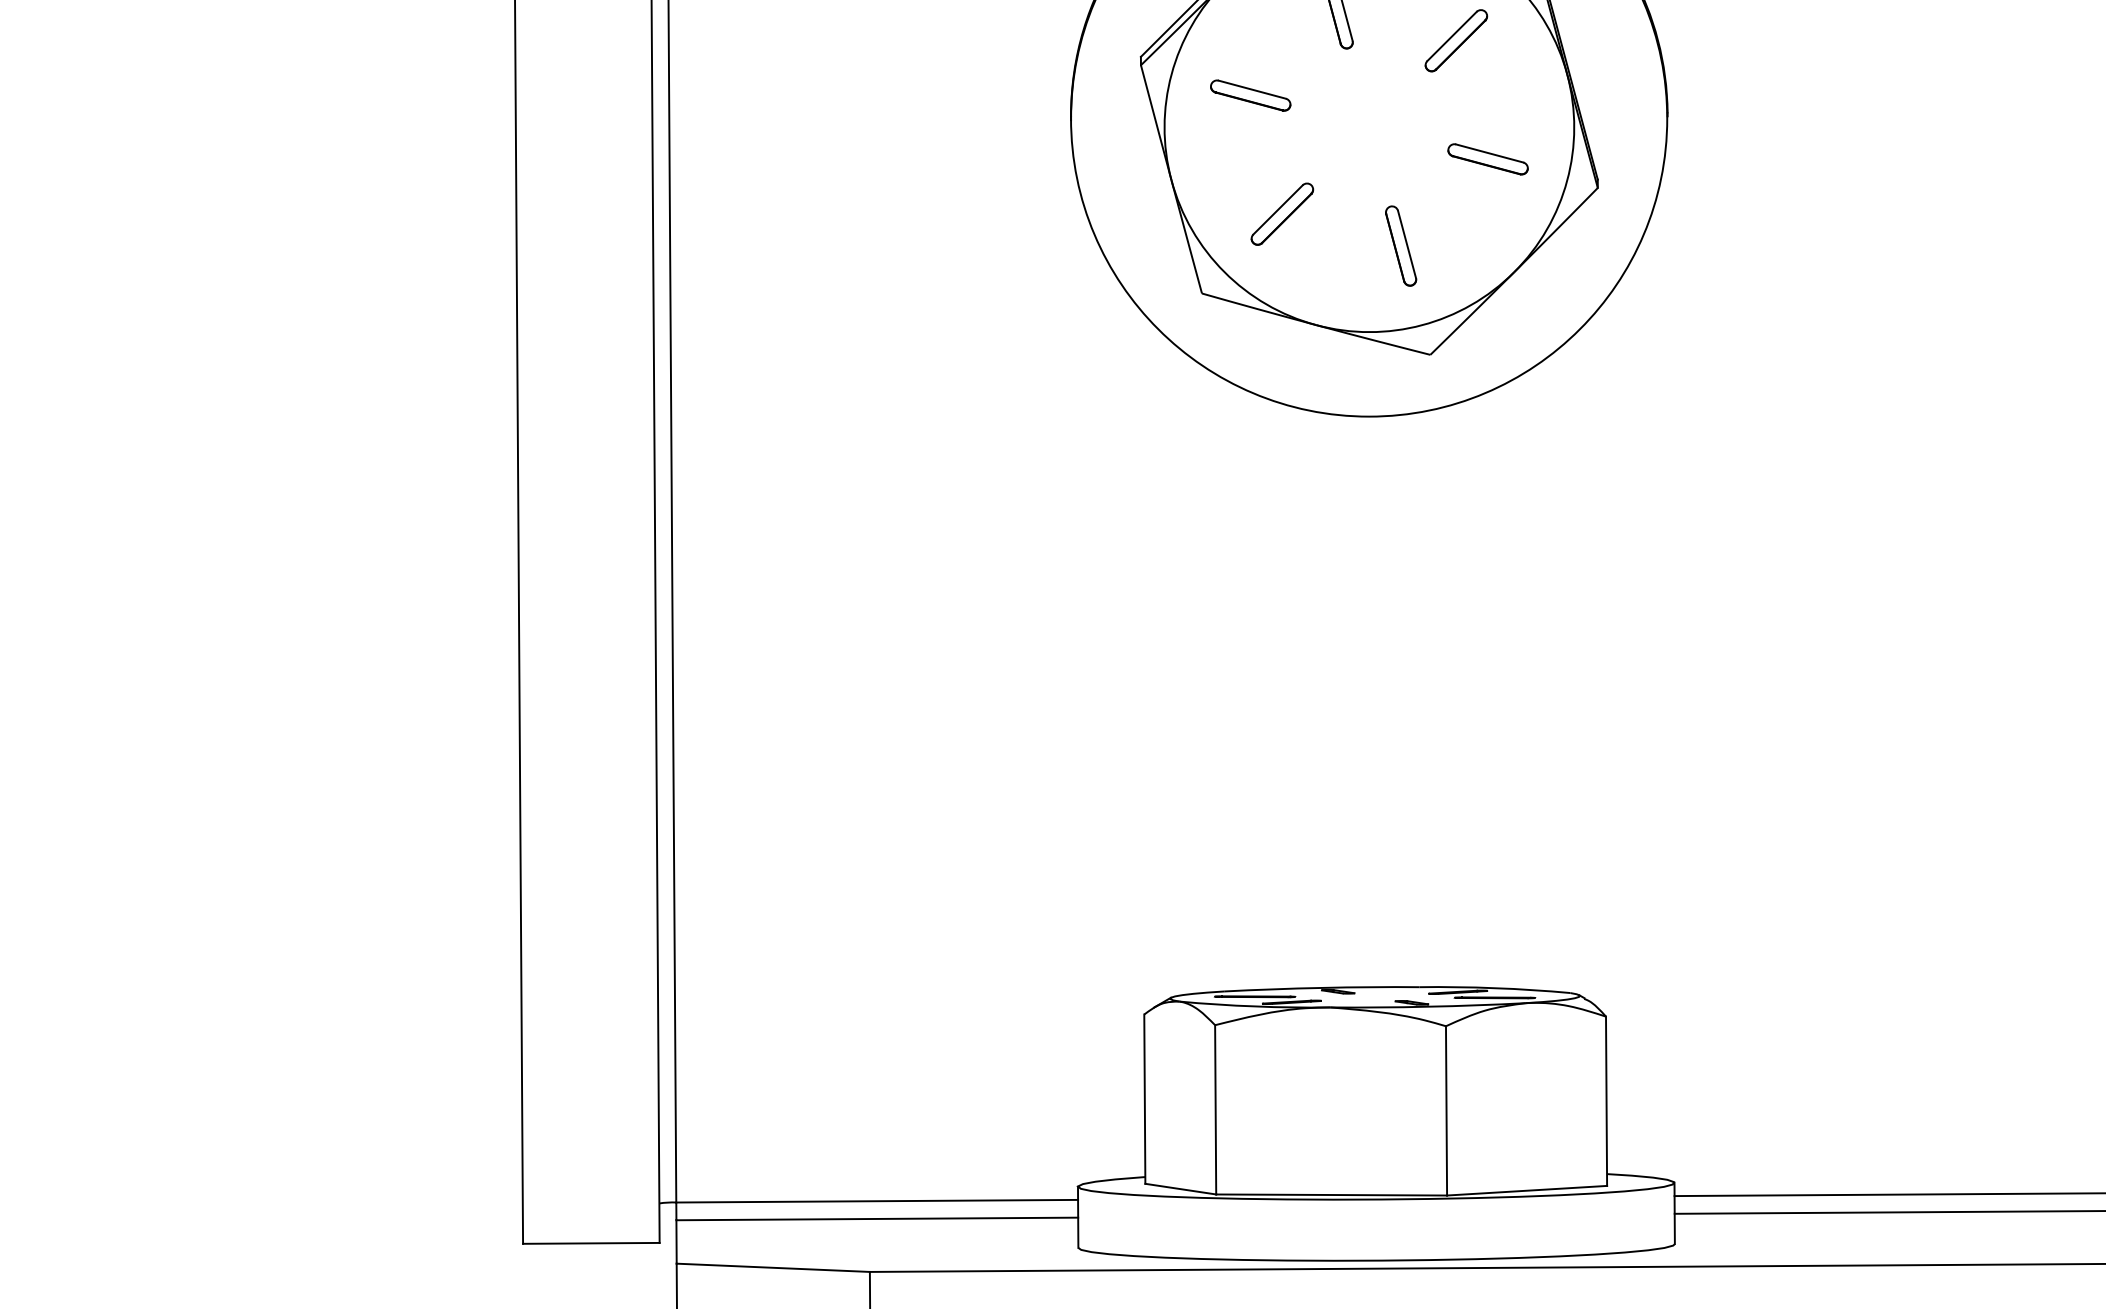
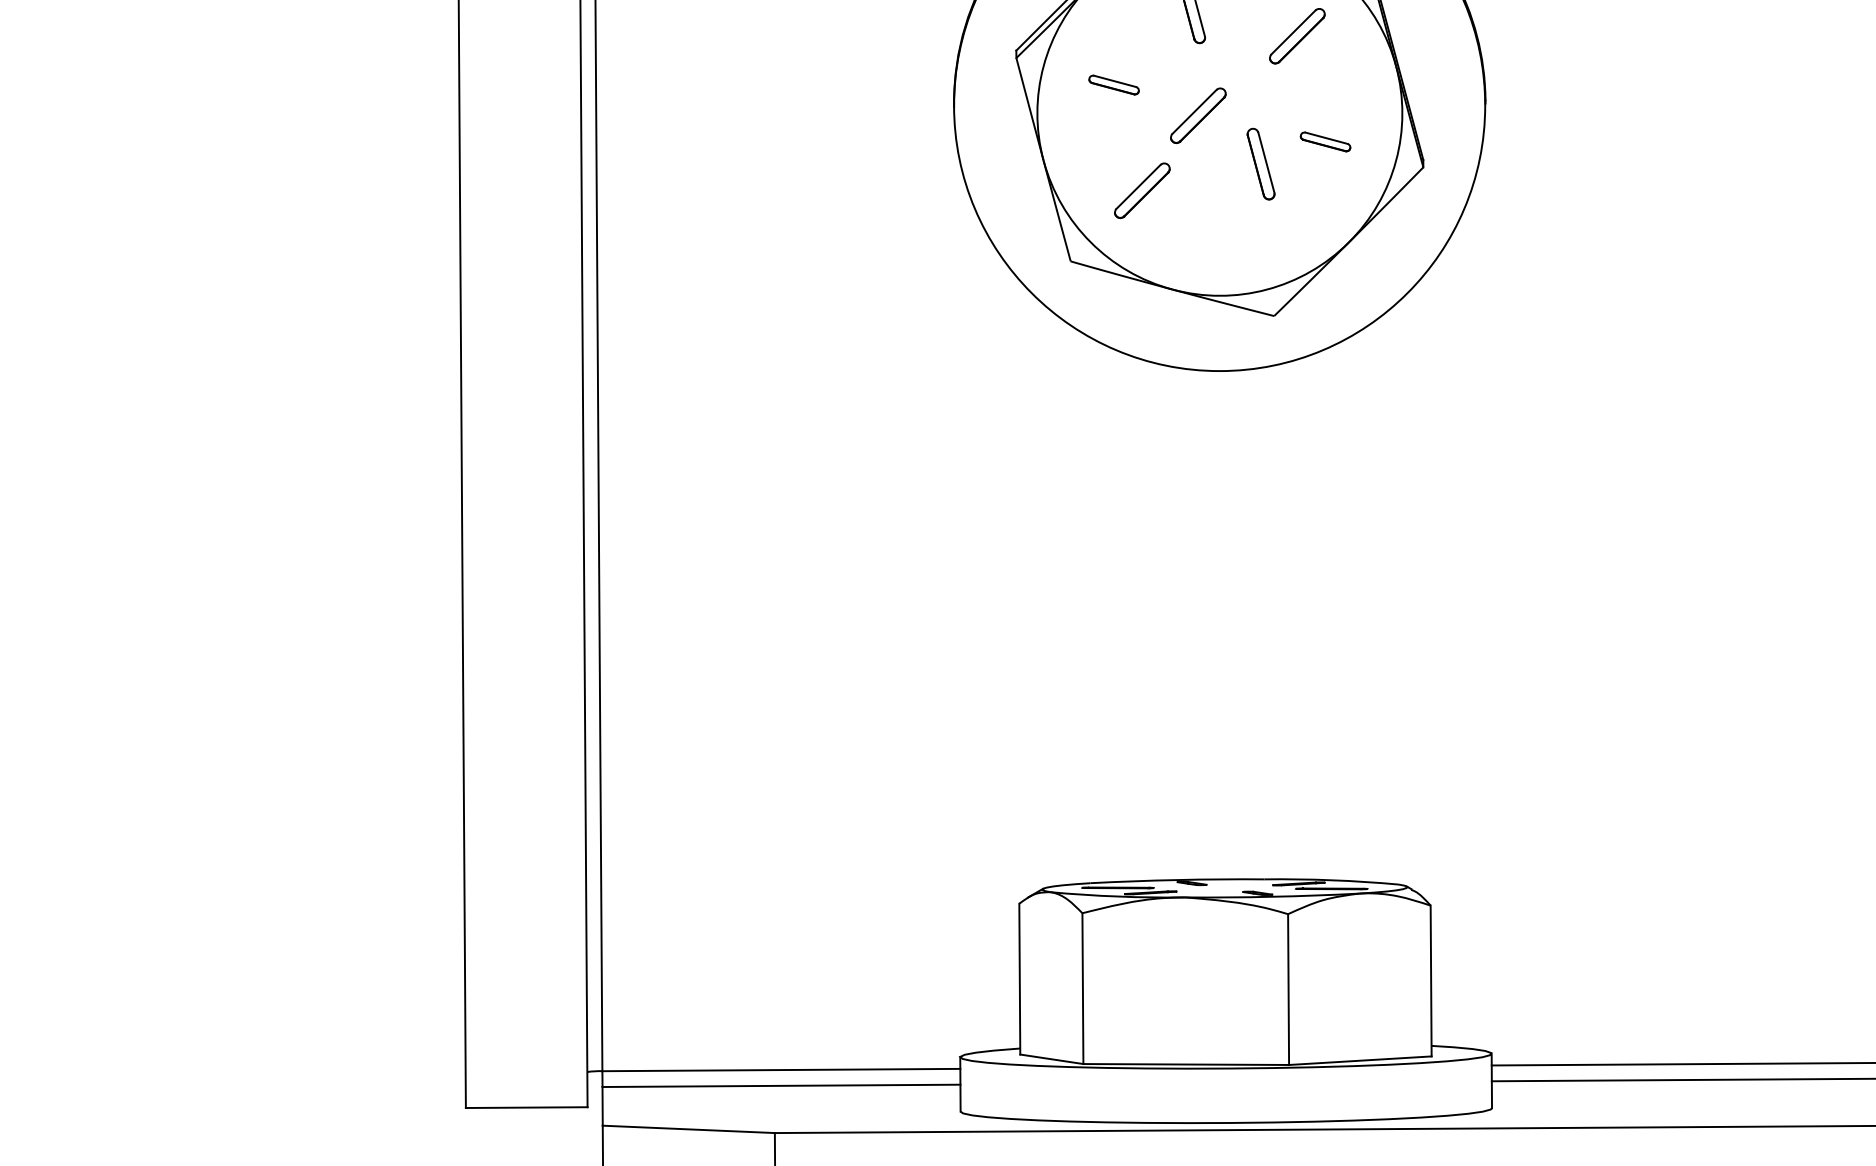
part: (1249, 94) -> (1113, 84), size x0.7
part: (1345, 129) -> (1198, 115), added
part: (1487, 158) -> (1325, 141), size x0.7
part: (1400, 245) -> (1260, 163), moved

